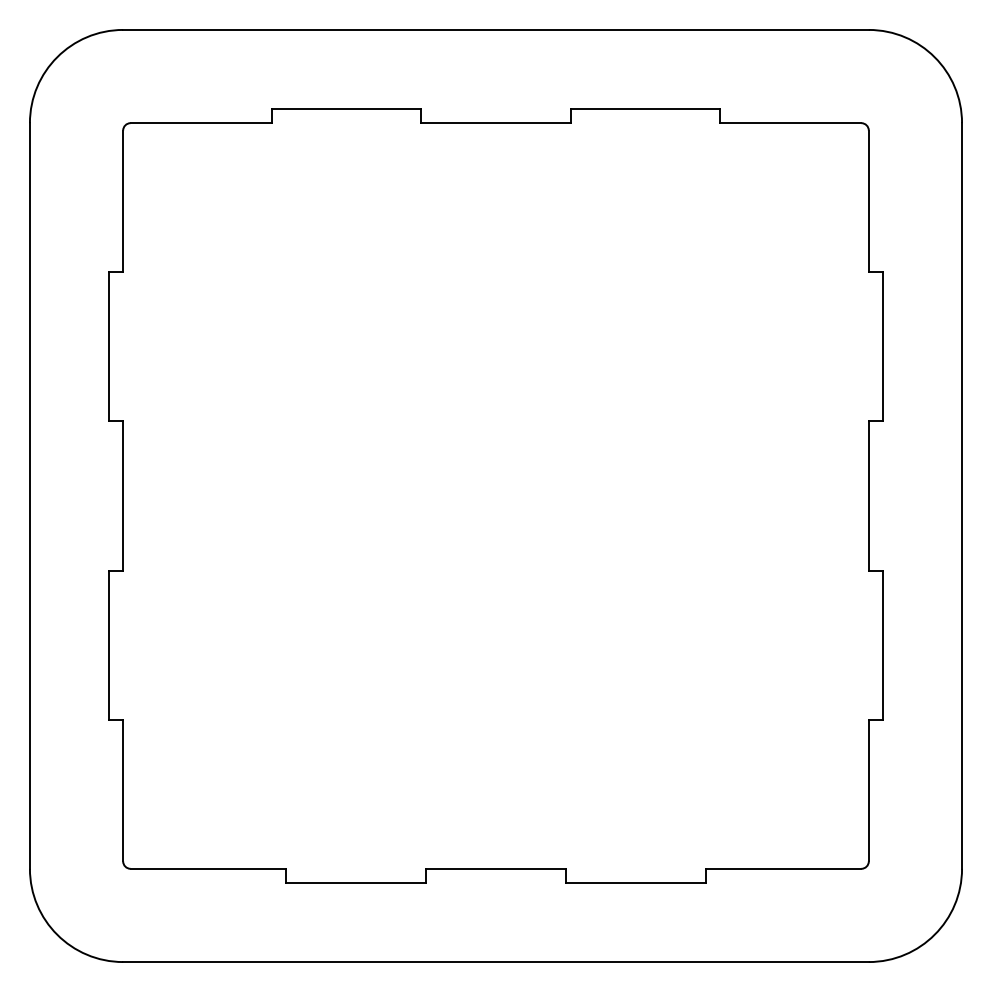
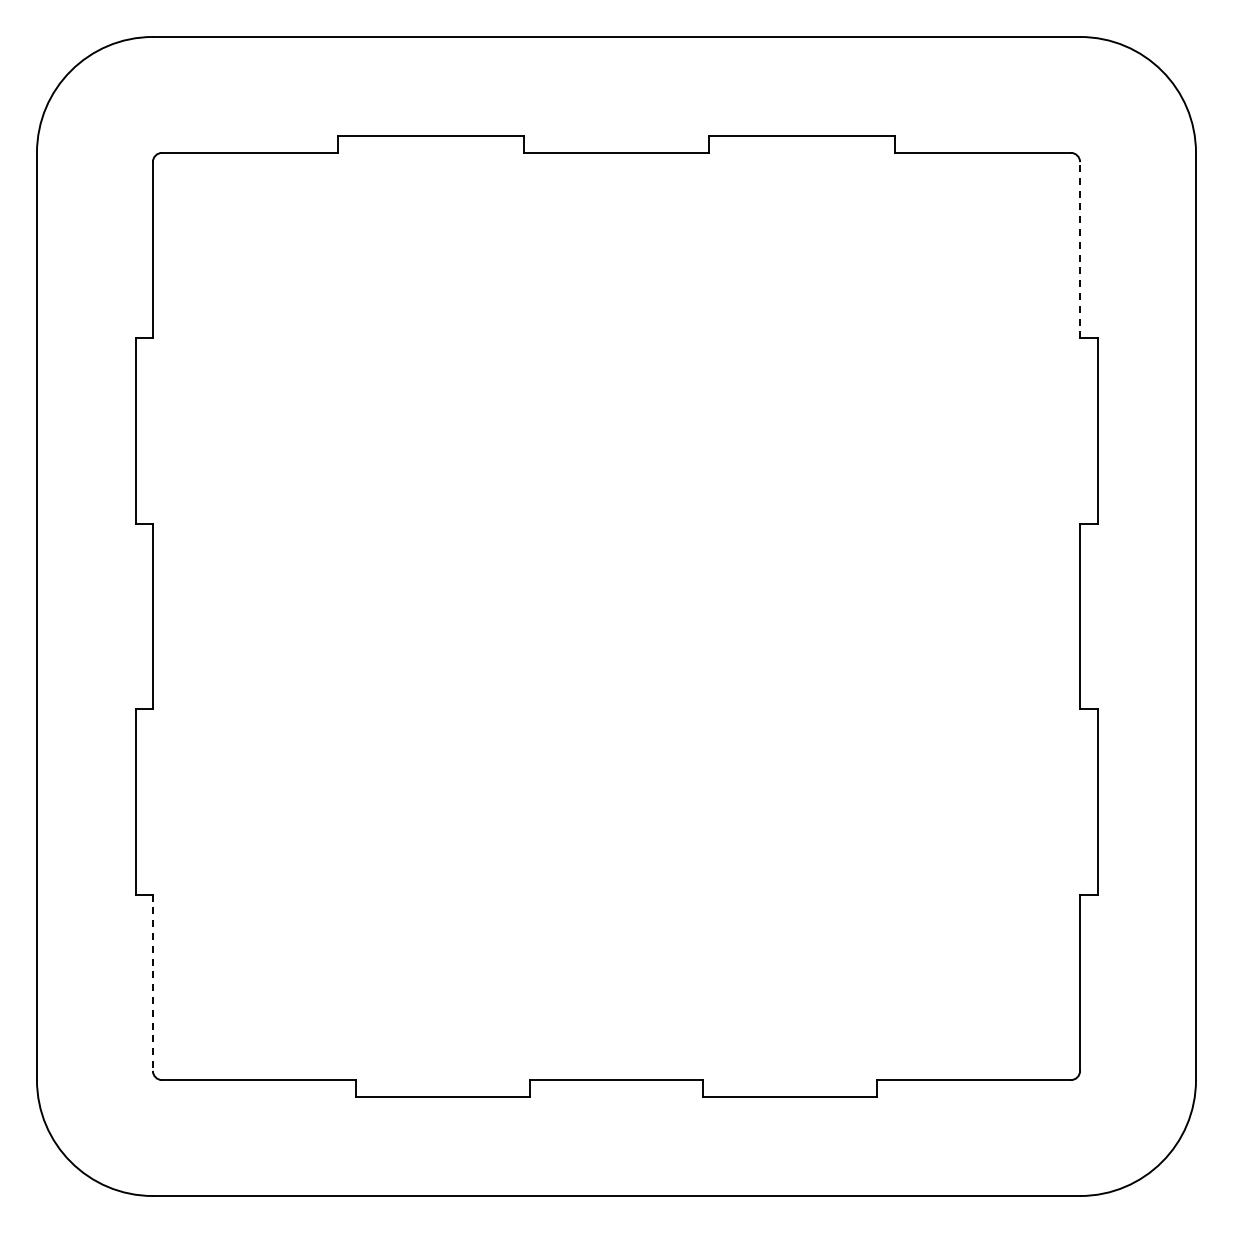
line: (869, 200) -> (1080, 249), solid -> dashed
line: (122, 791) -> (152, 983), solid -> dashed

